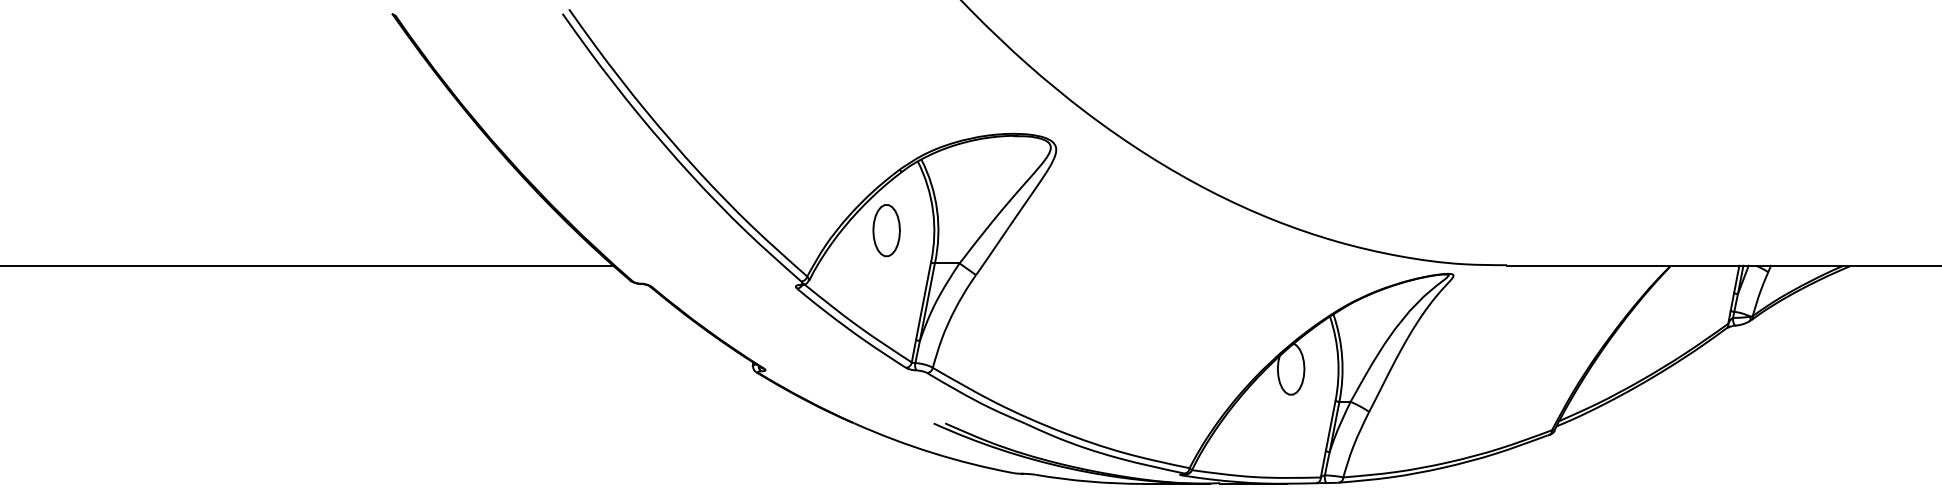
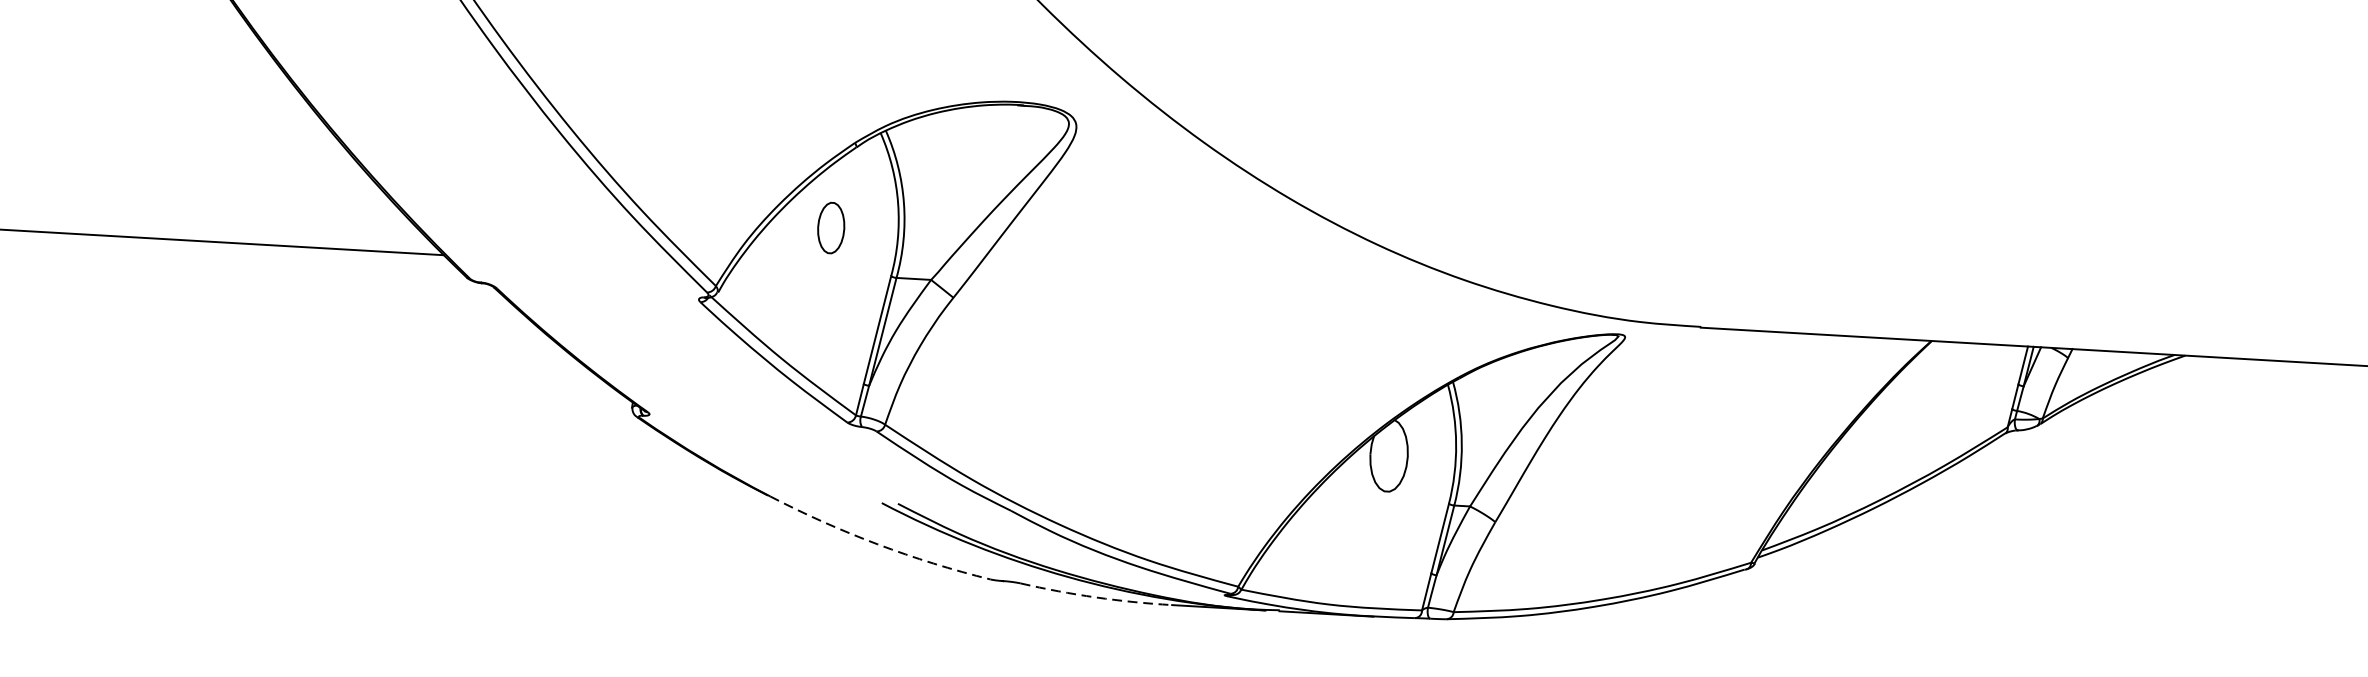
part: (886, 230) -> (831, 227), size x0.7
arc: (932, 452) -> (877, 543), solid -> dashed
arc: (1089, 481) -> (1096, 597), solid -> dashed

